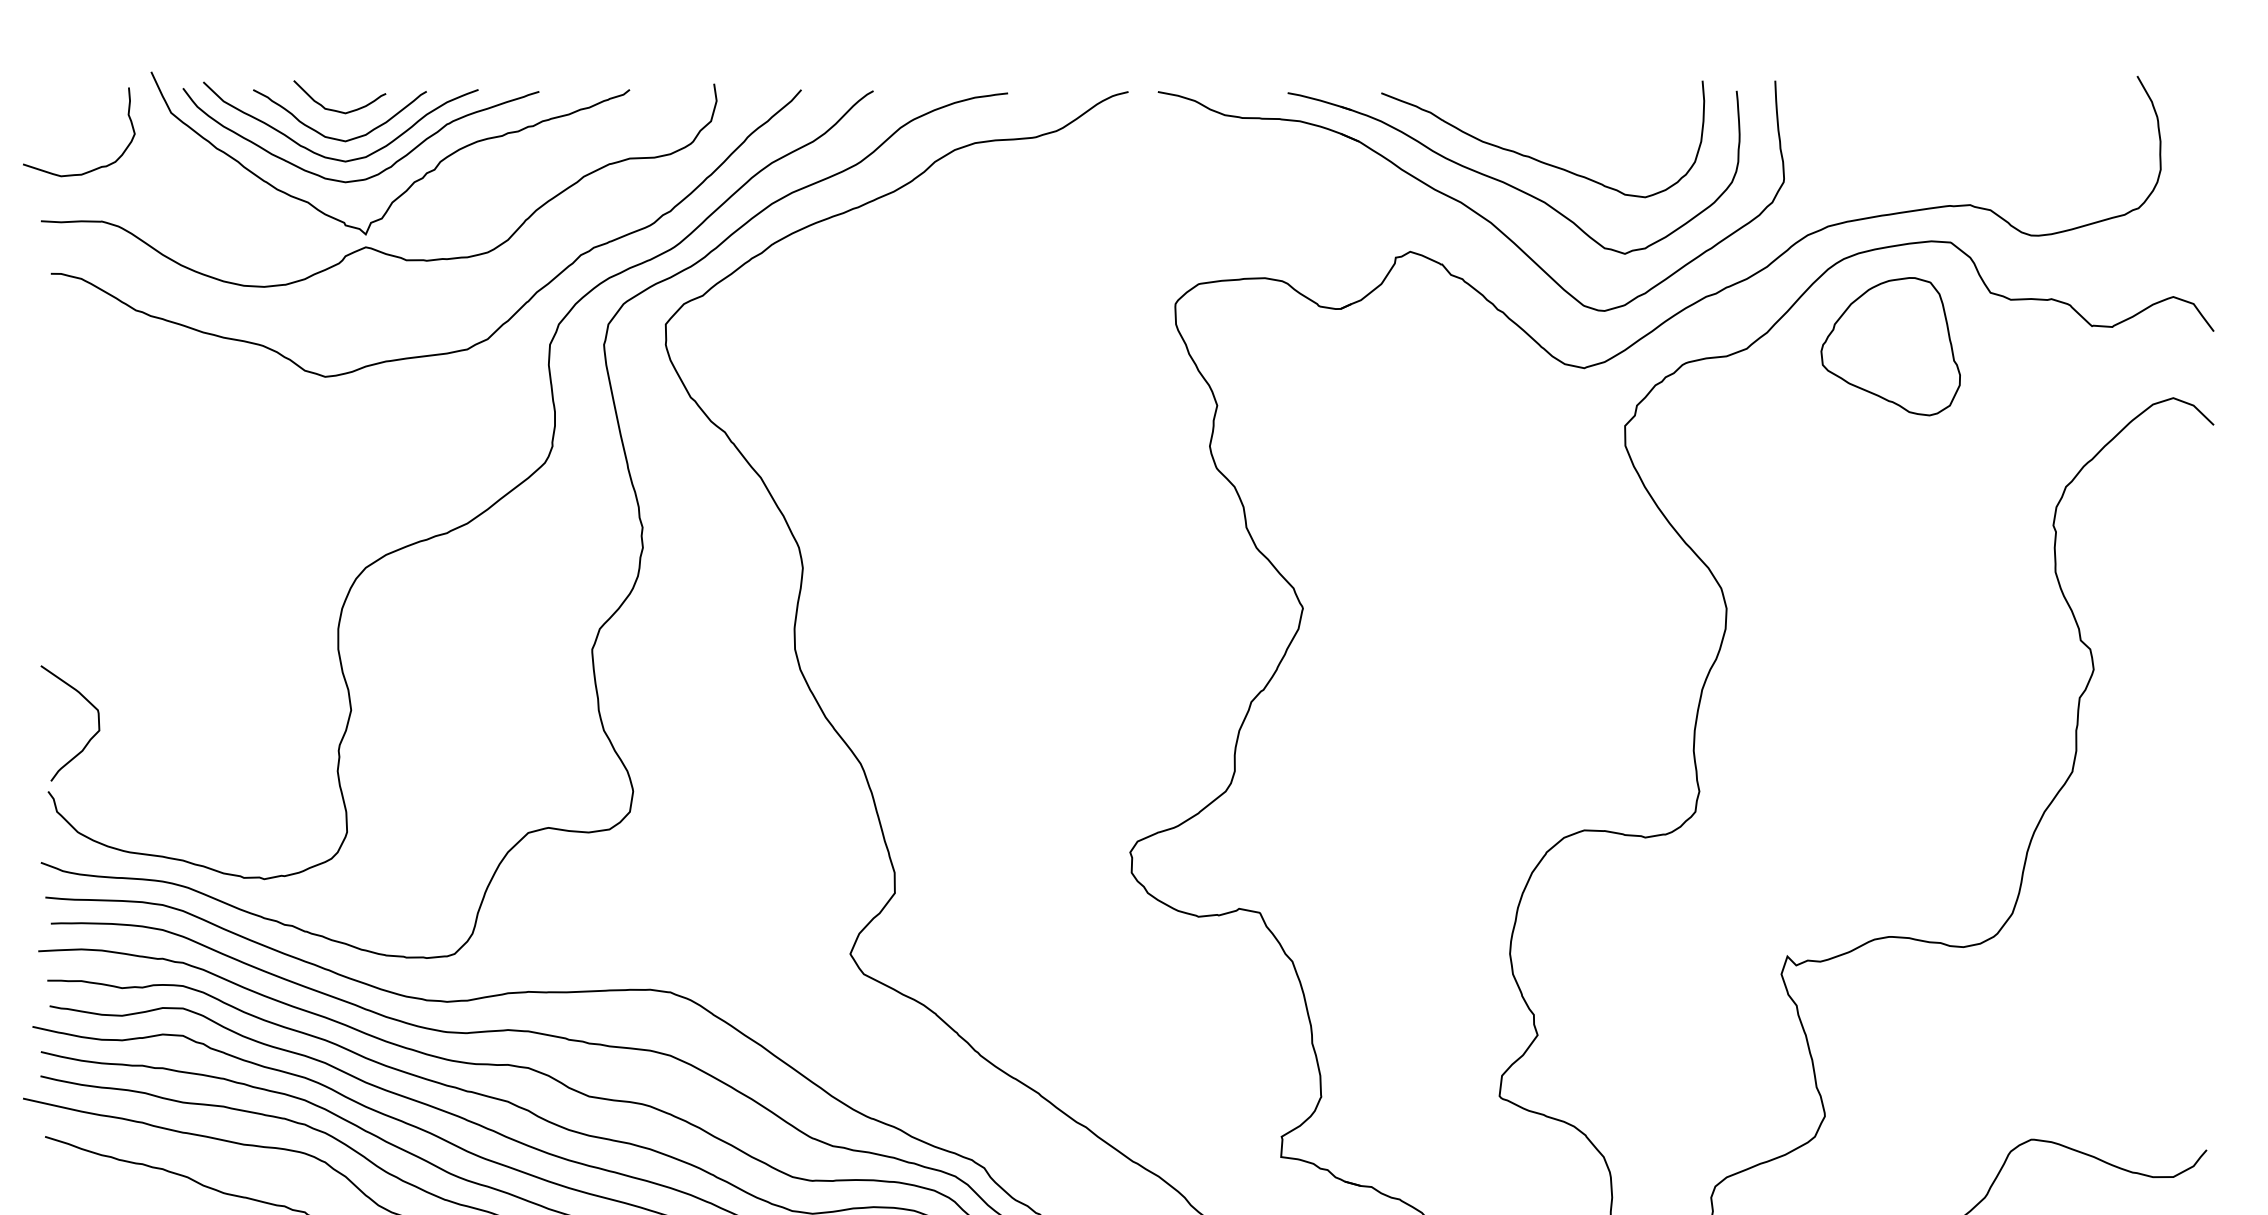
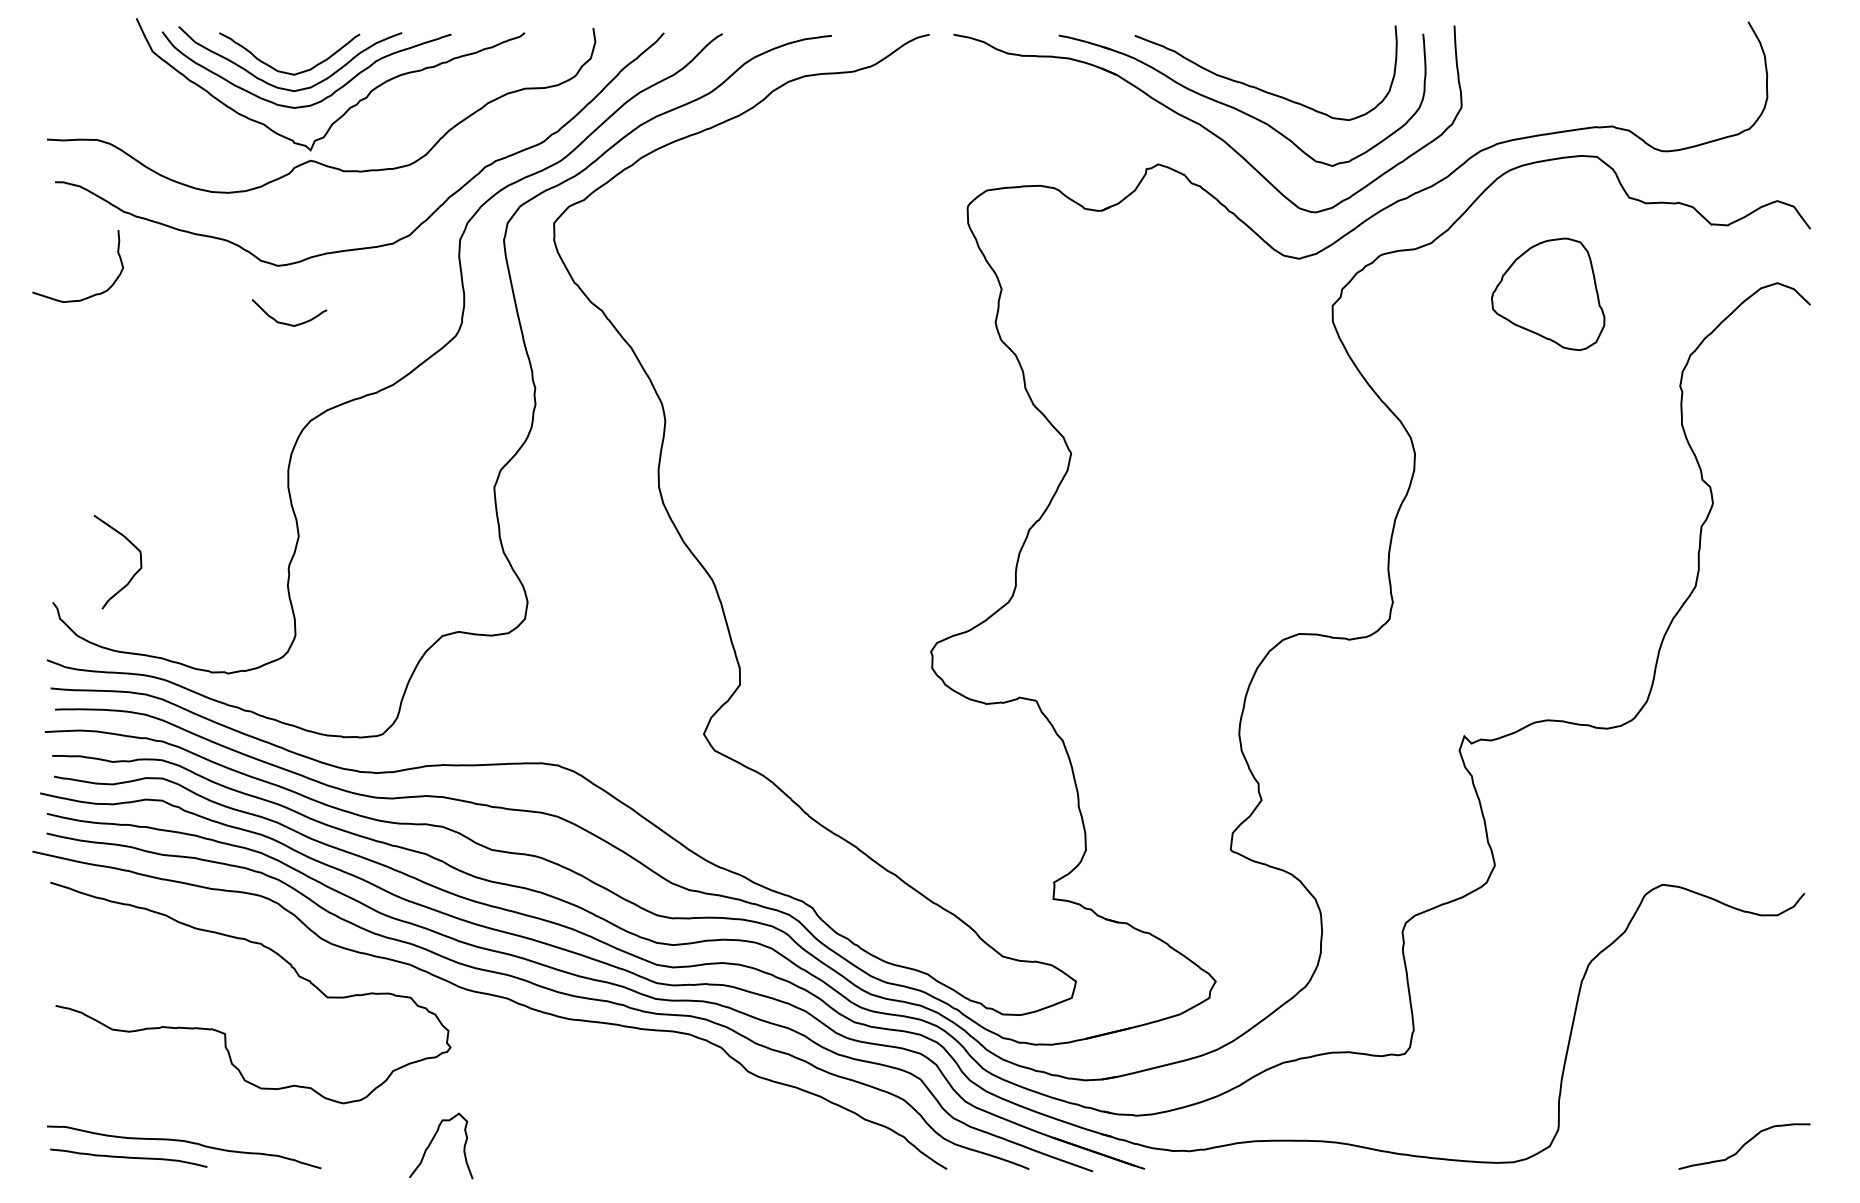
curve: (338, 110) -> (288, 323), moved
curve: (94, 168) -> (90, 295), moved
part: (1891, 346) -> (1548, 294), moved
curve: (88, 739) -> (132, 575), moved

